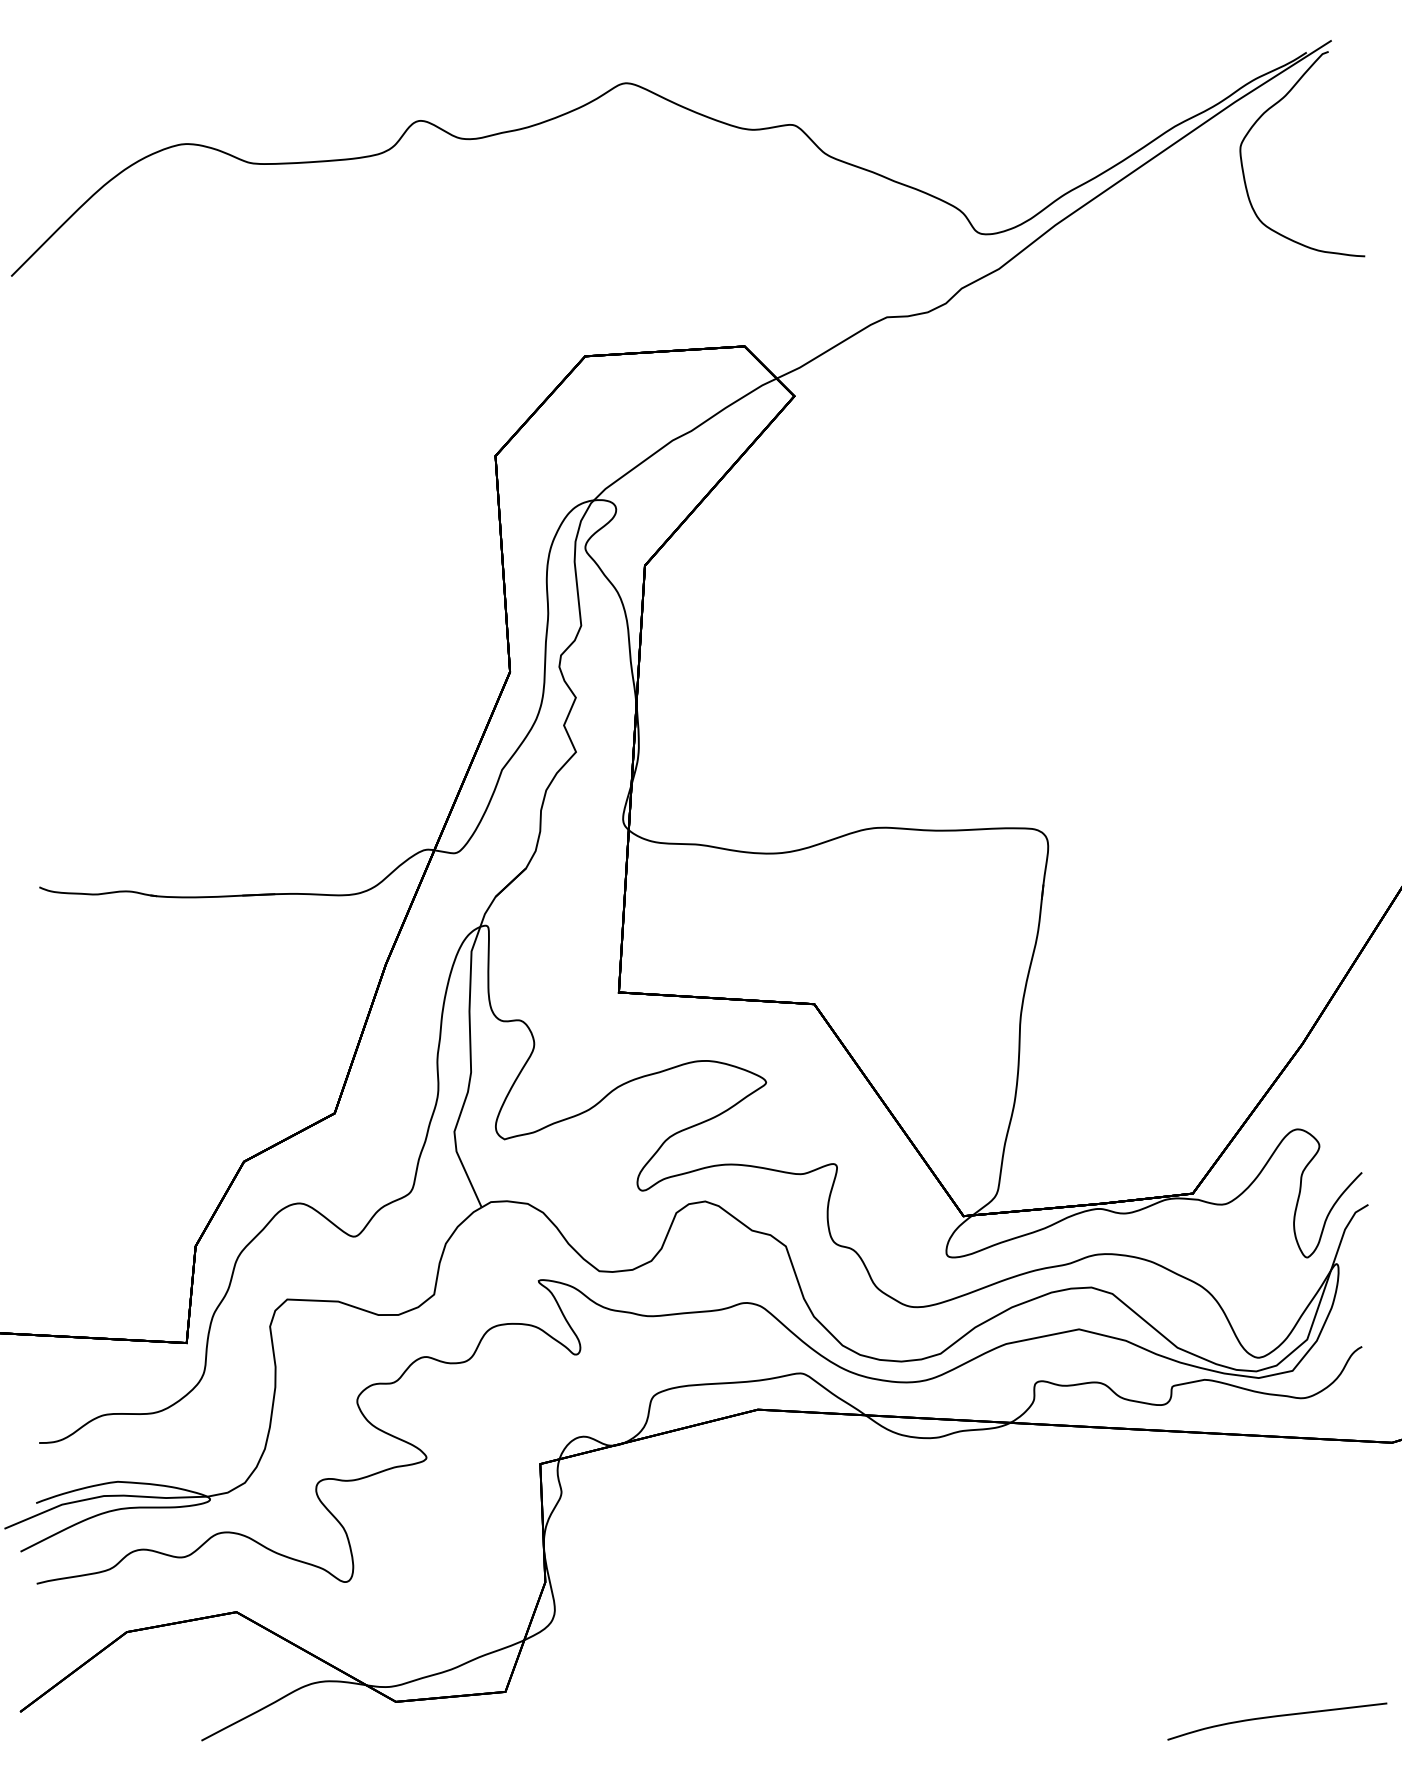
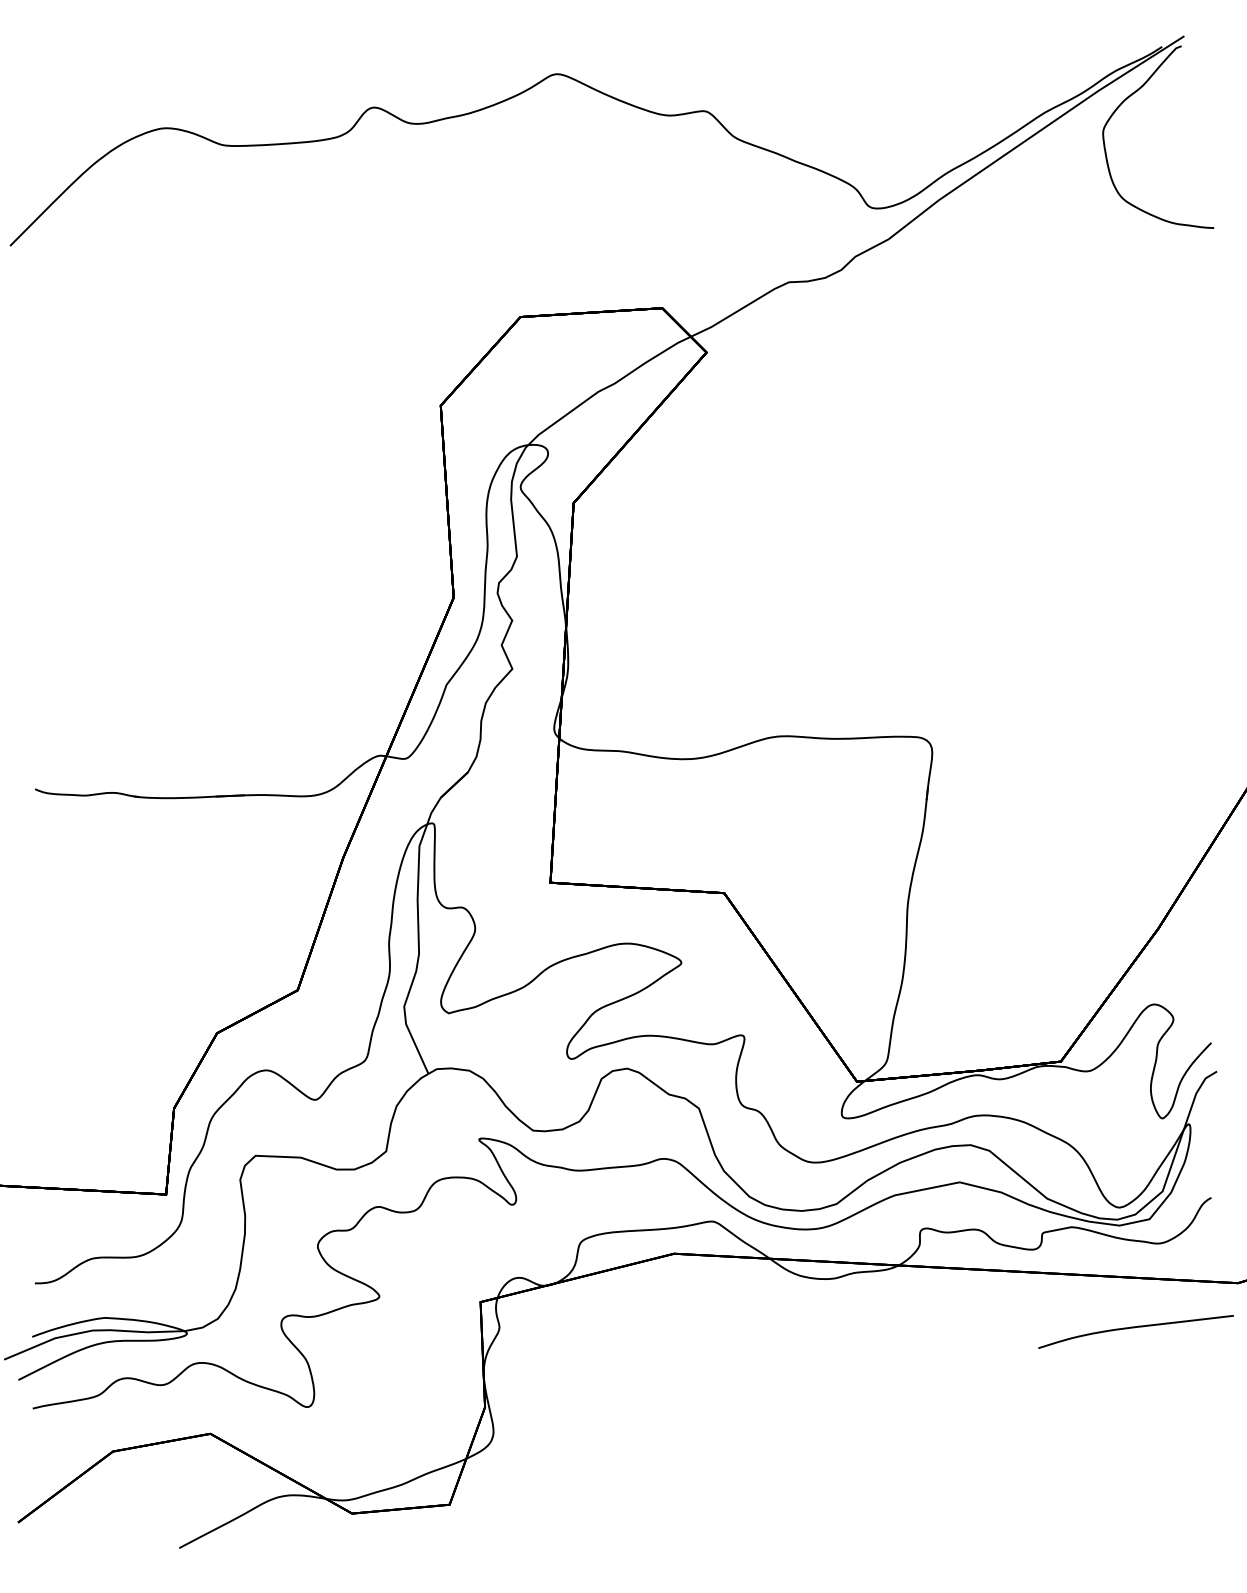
curve: (1276, 1717) -> (1135, 1328), moved

